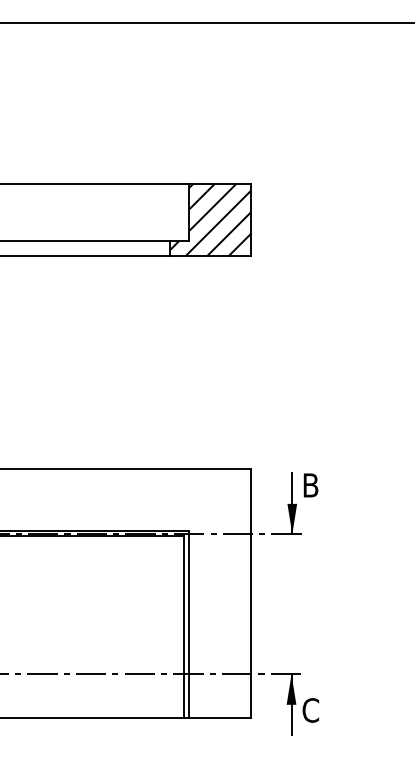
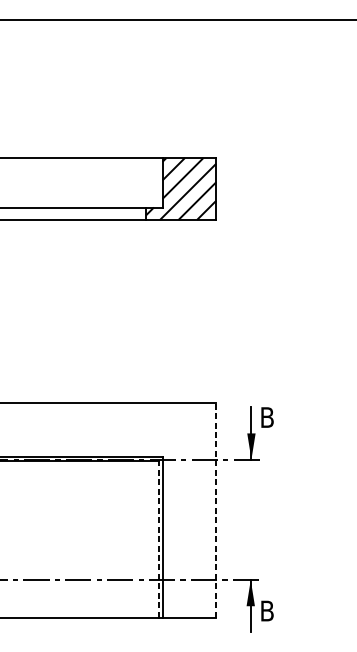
line: (251, 593) -> (216, 510), solid -> dashed
line: (184, 626) -> (158, 538), solid -> dashed
text: (310, 710) -> (267, 611), C -> B

